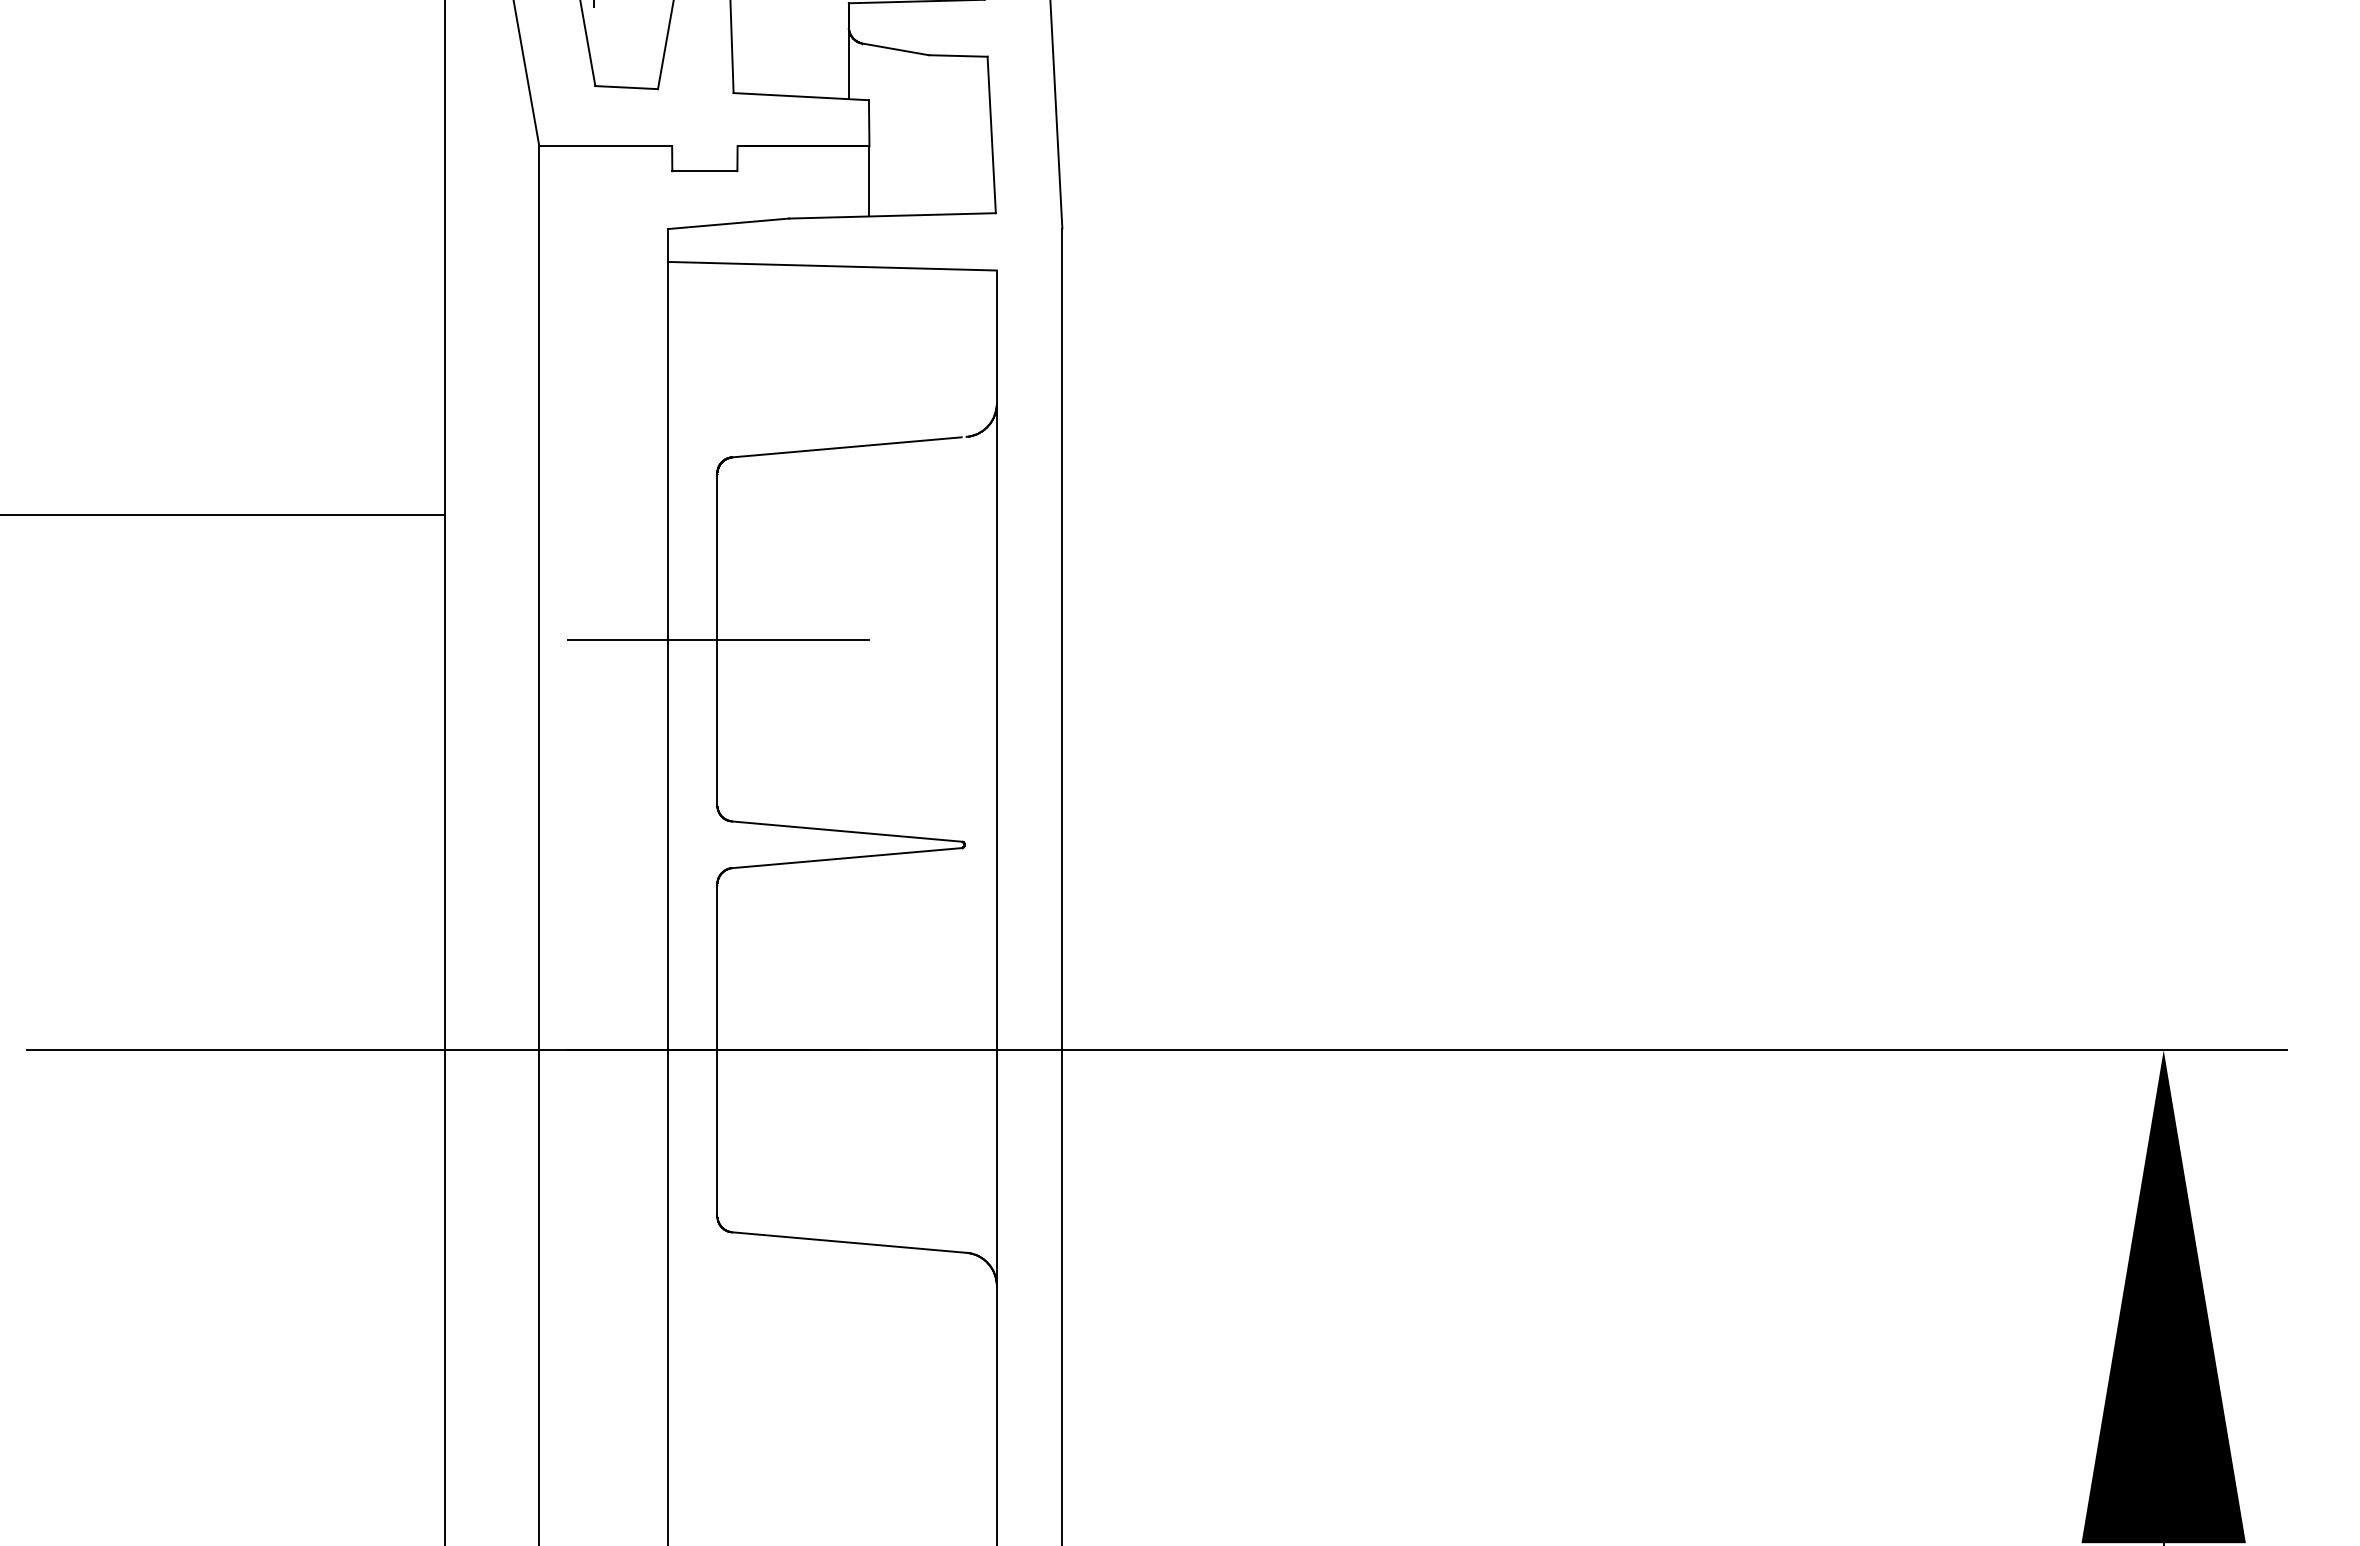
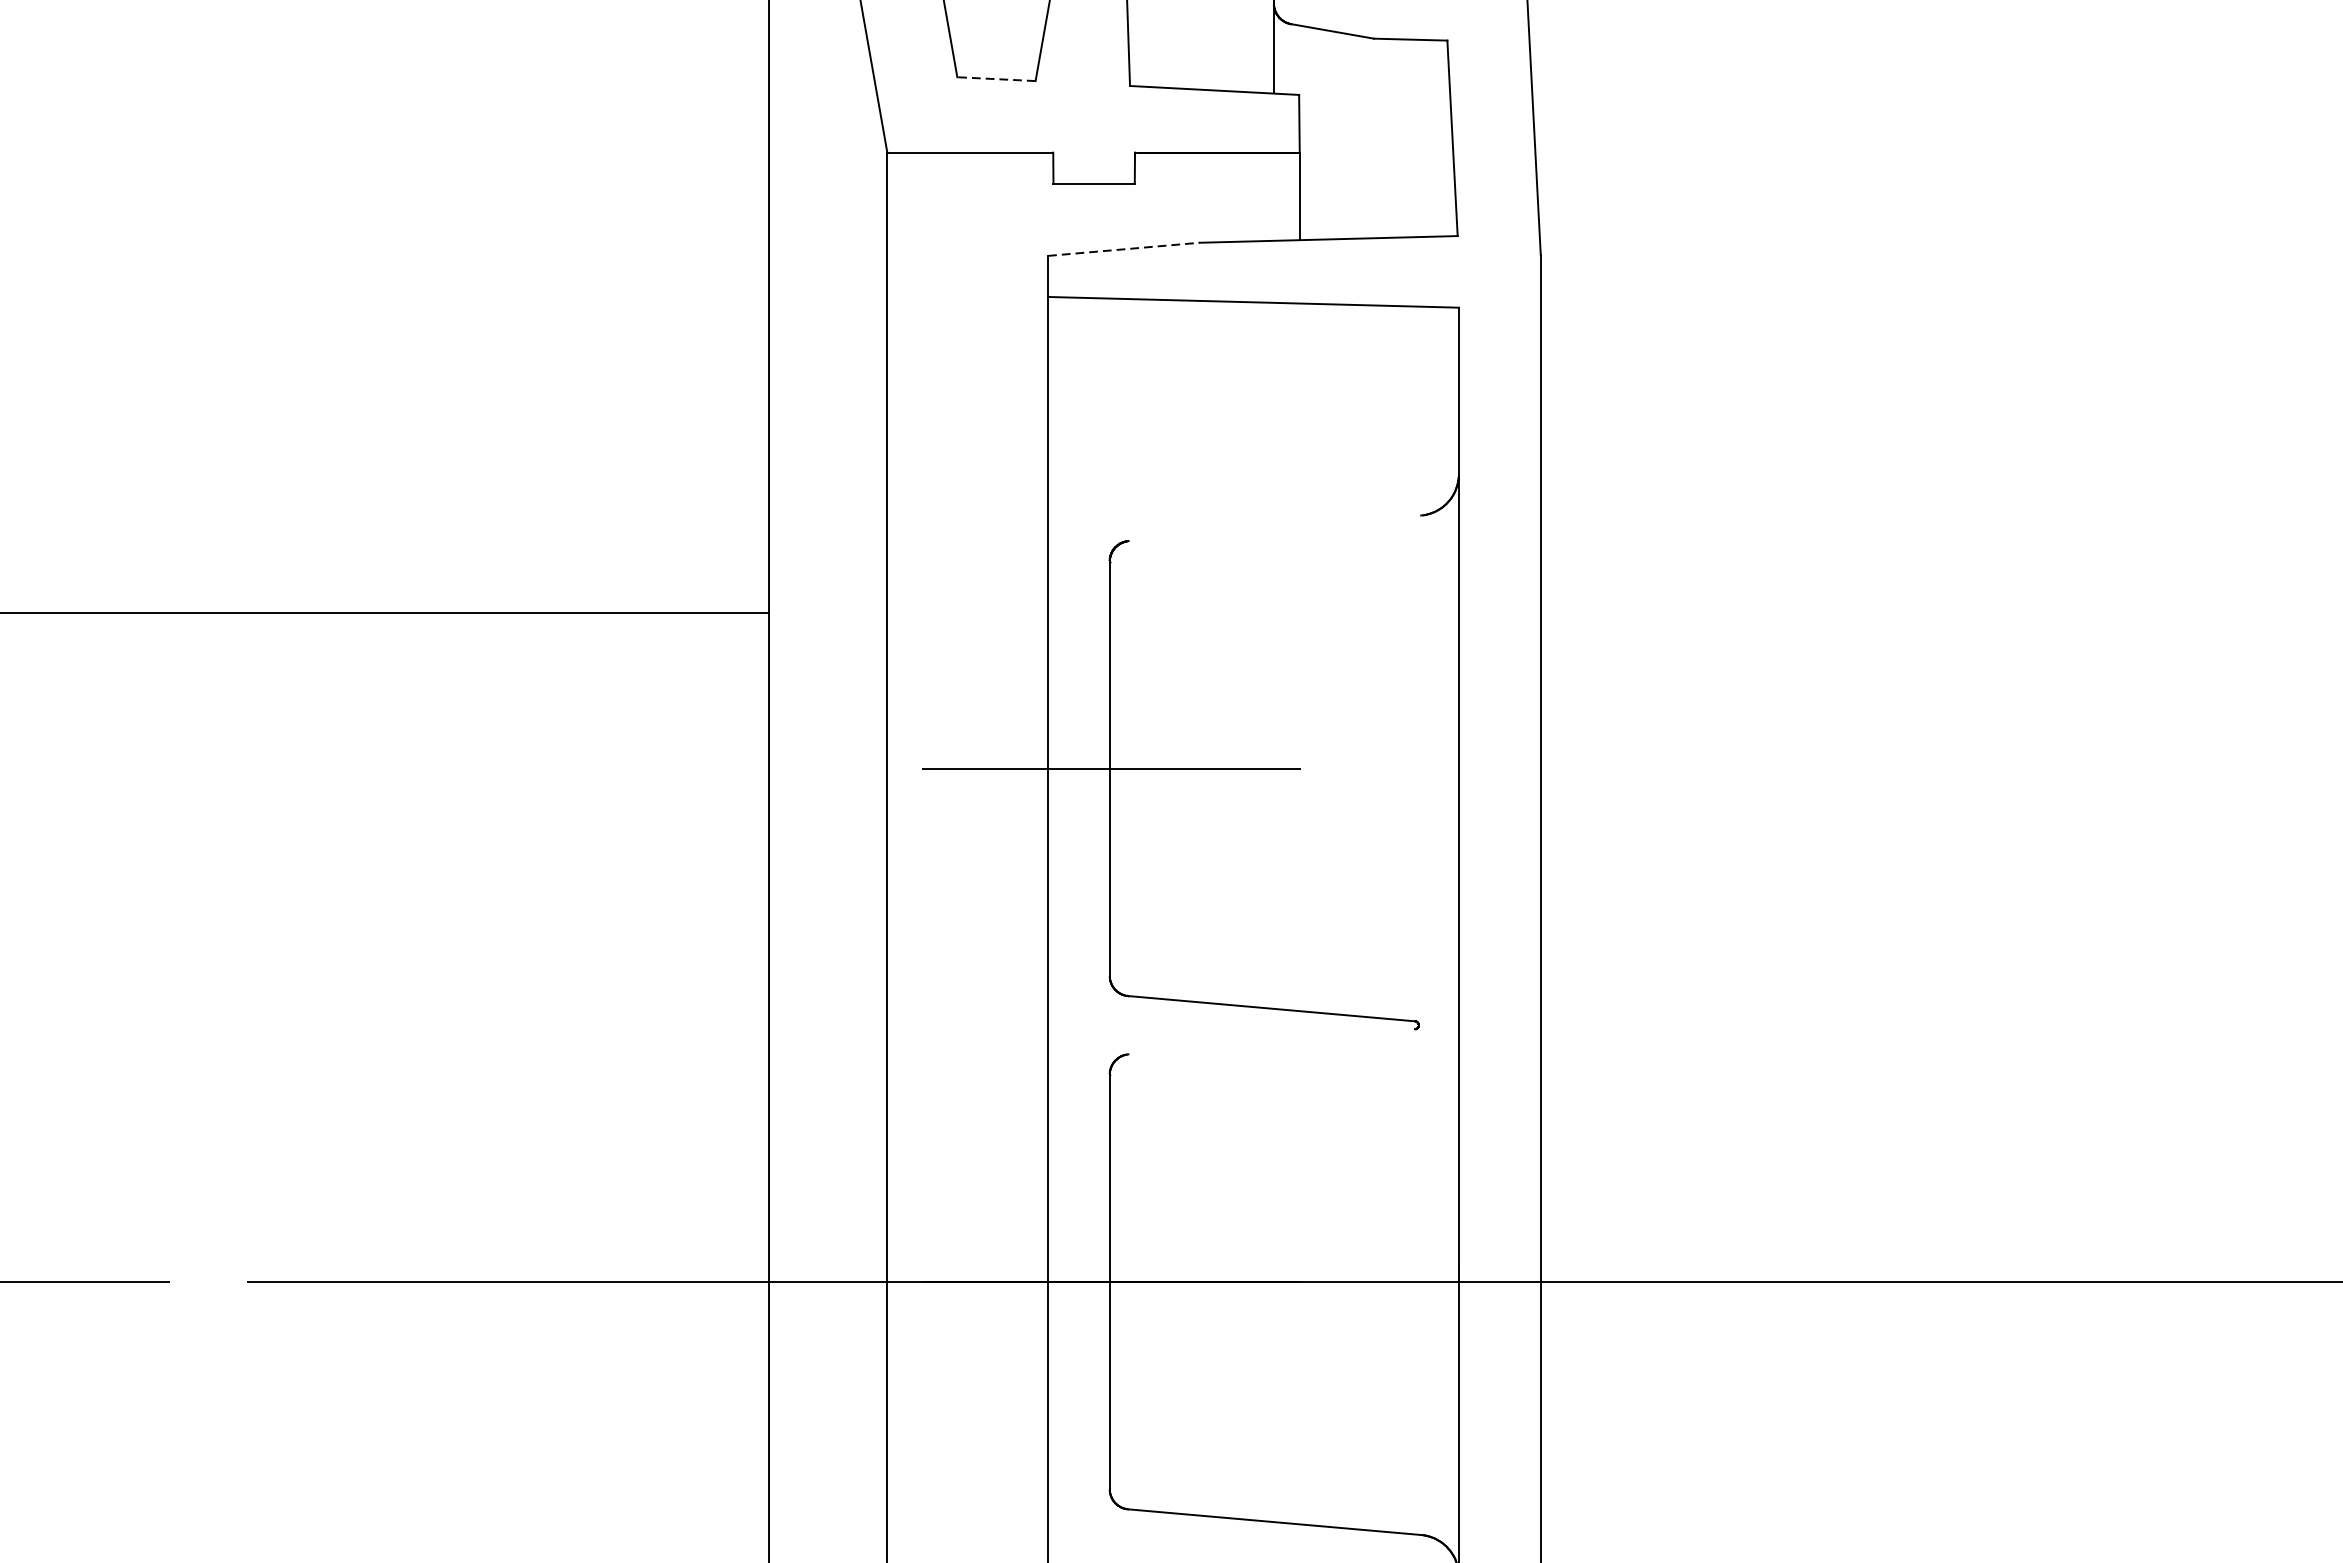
line: (626, 87) -> (996, 79), solid -> dashed
line: (728, 223) -> (1123, 248), solid -> dashed
line: (846, 447) -> (1271, 528), removed
line: (846, 858) -> (1271, 1042), removed

